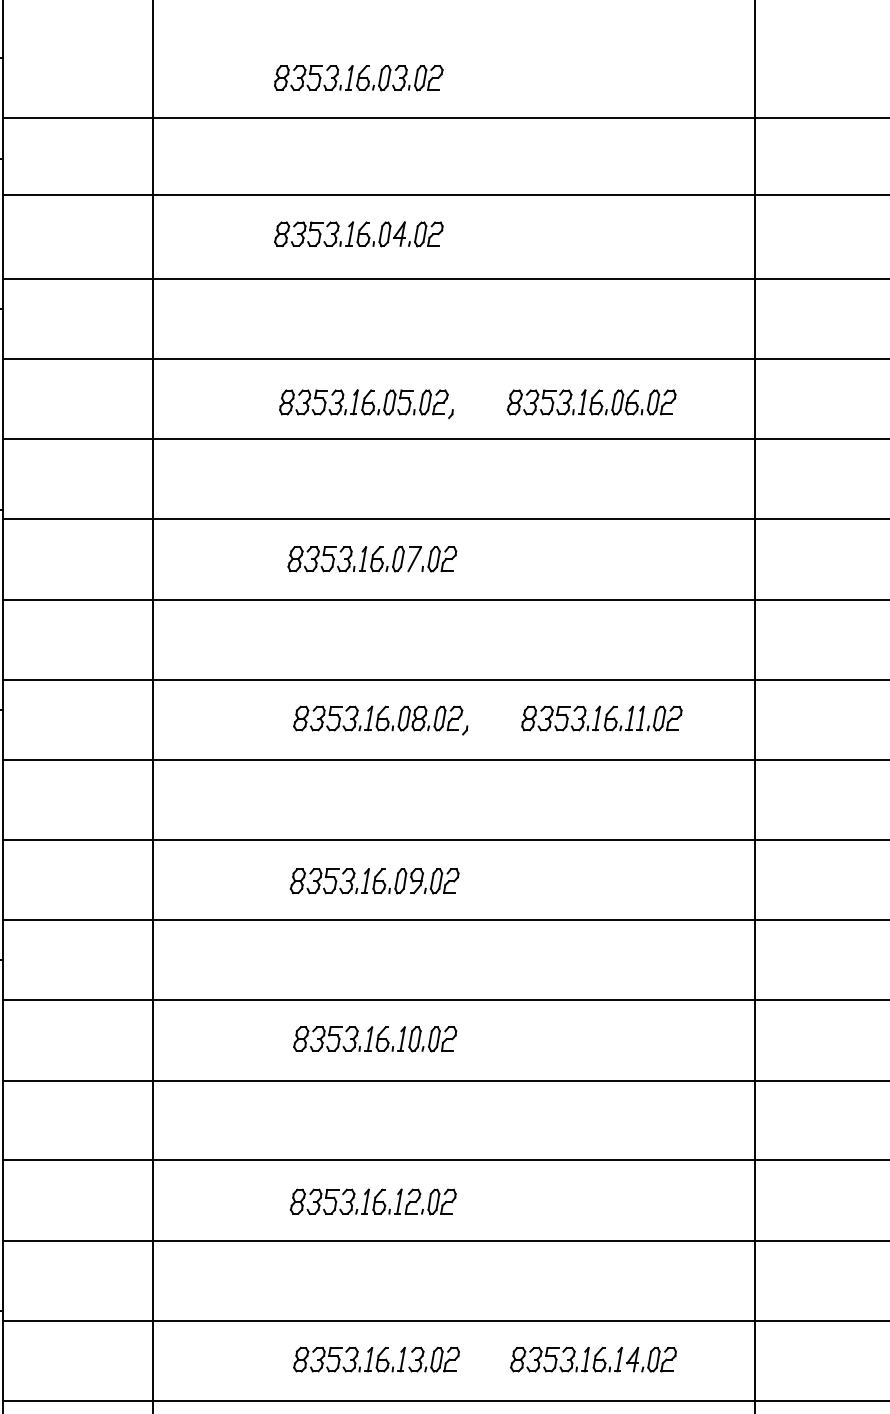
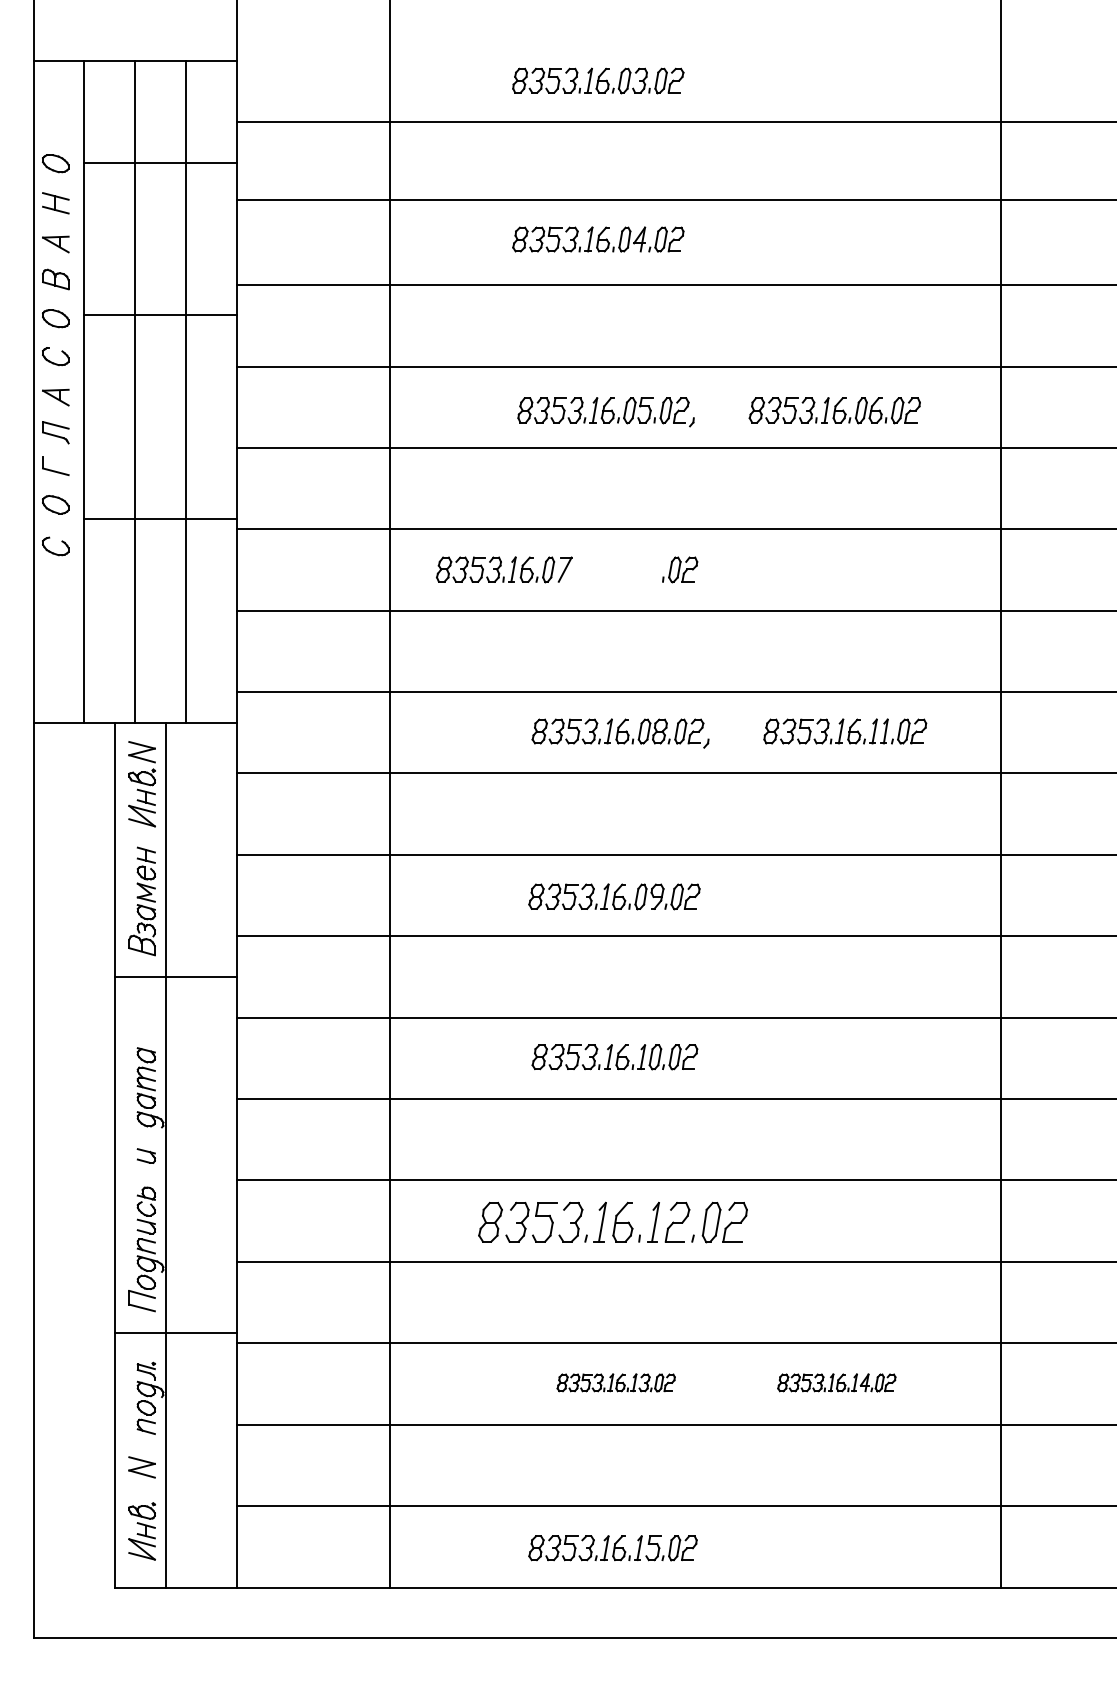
part: (355, 559) -> (504, 569), moved
part: (372, 1201) -> (612, 1222), size x1.6
part: (375, 1359) -> (615, 1382), size x0.7
part: (593, 1359) -> (836, 1382), size x0.7

